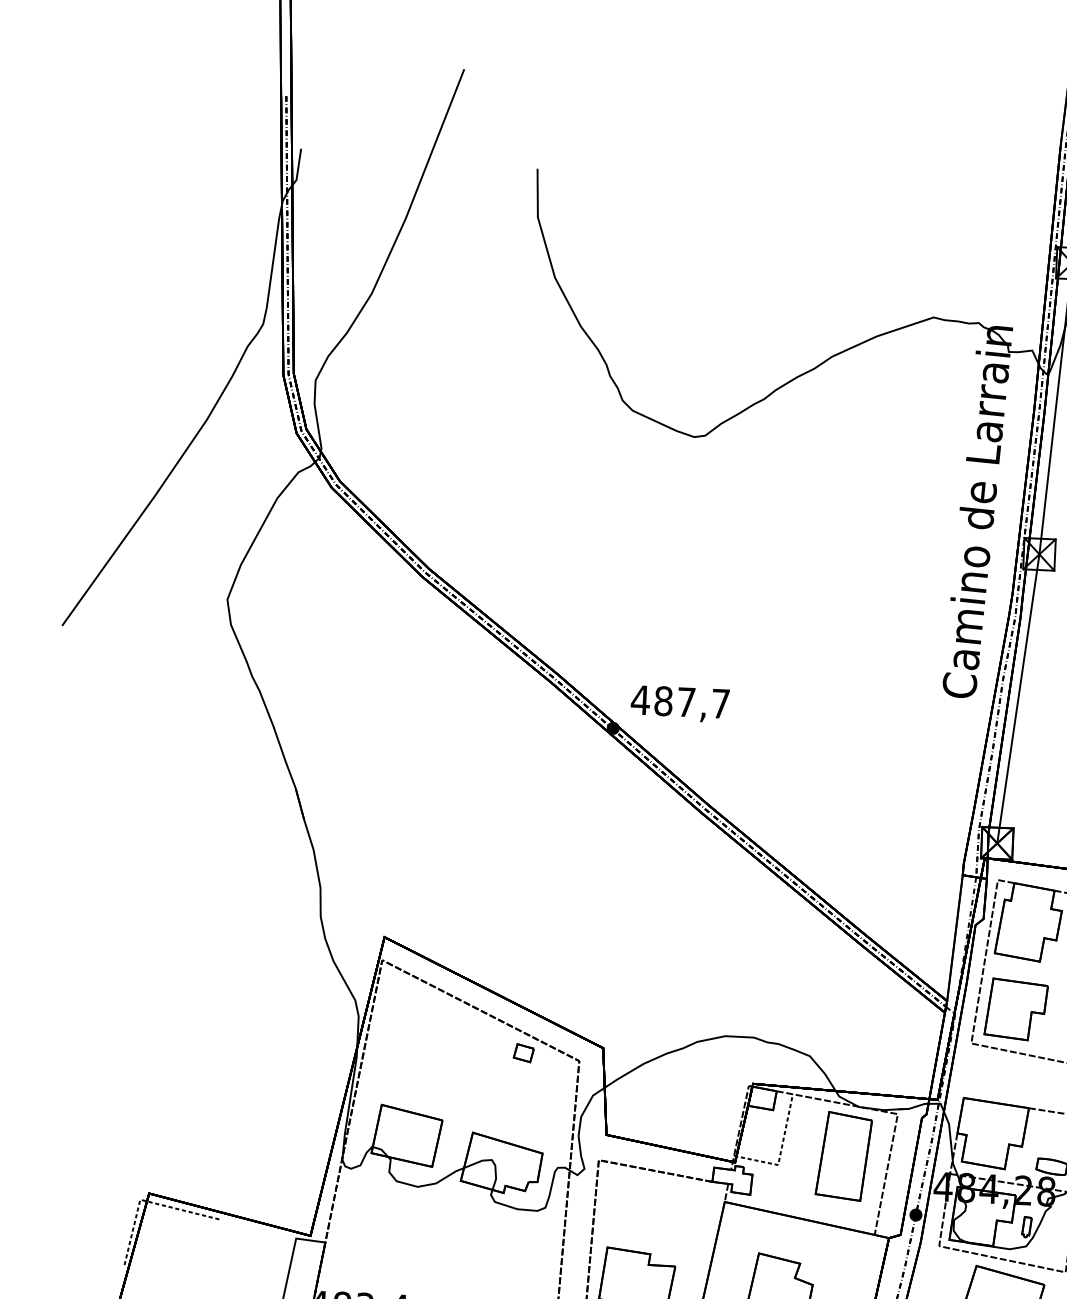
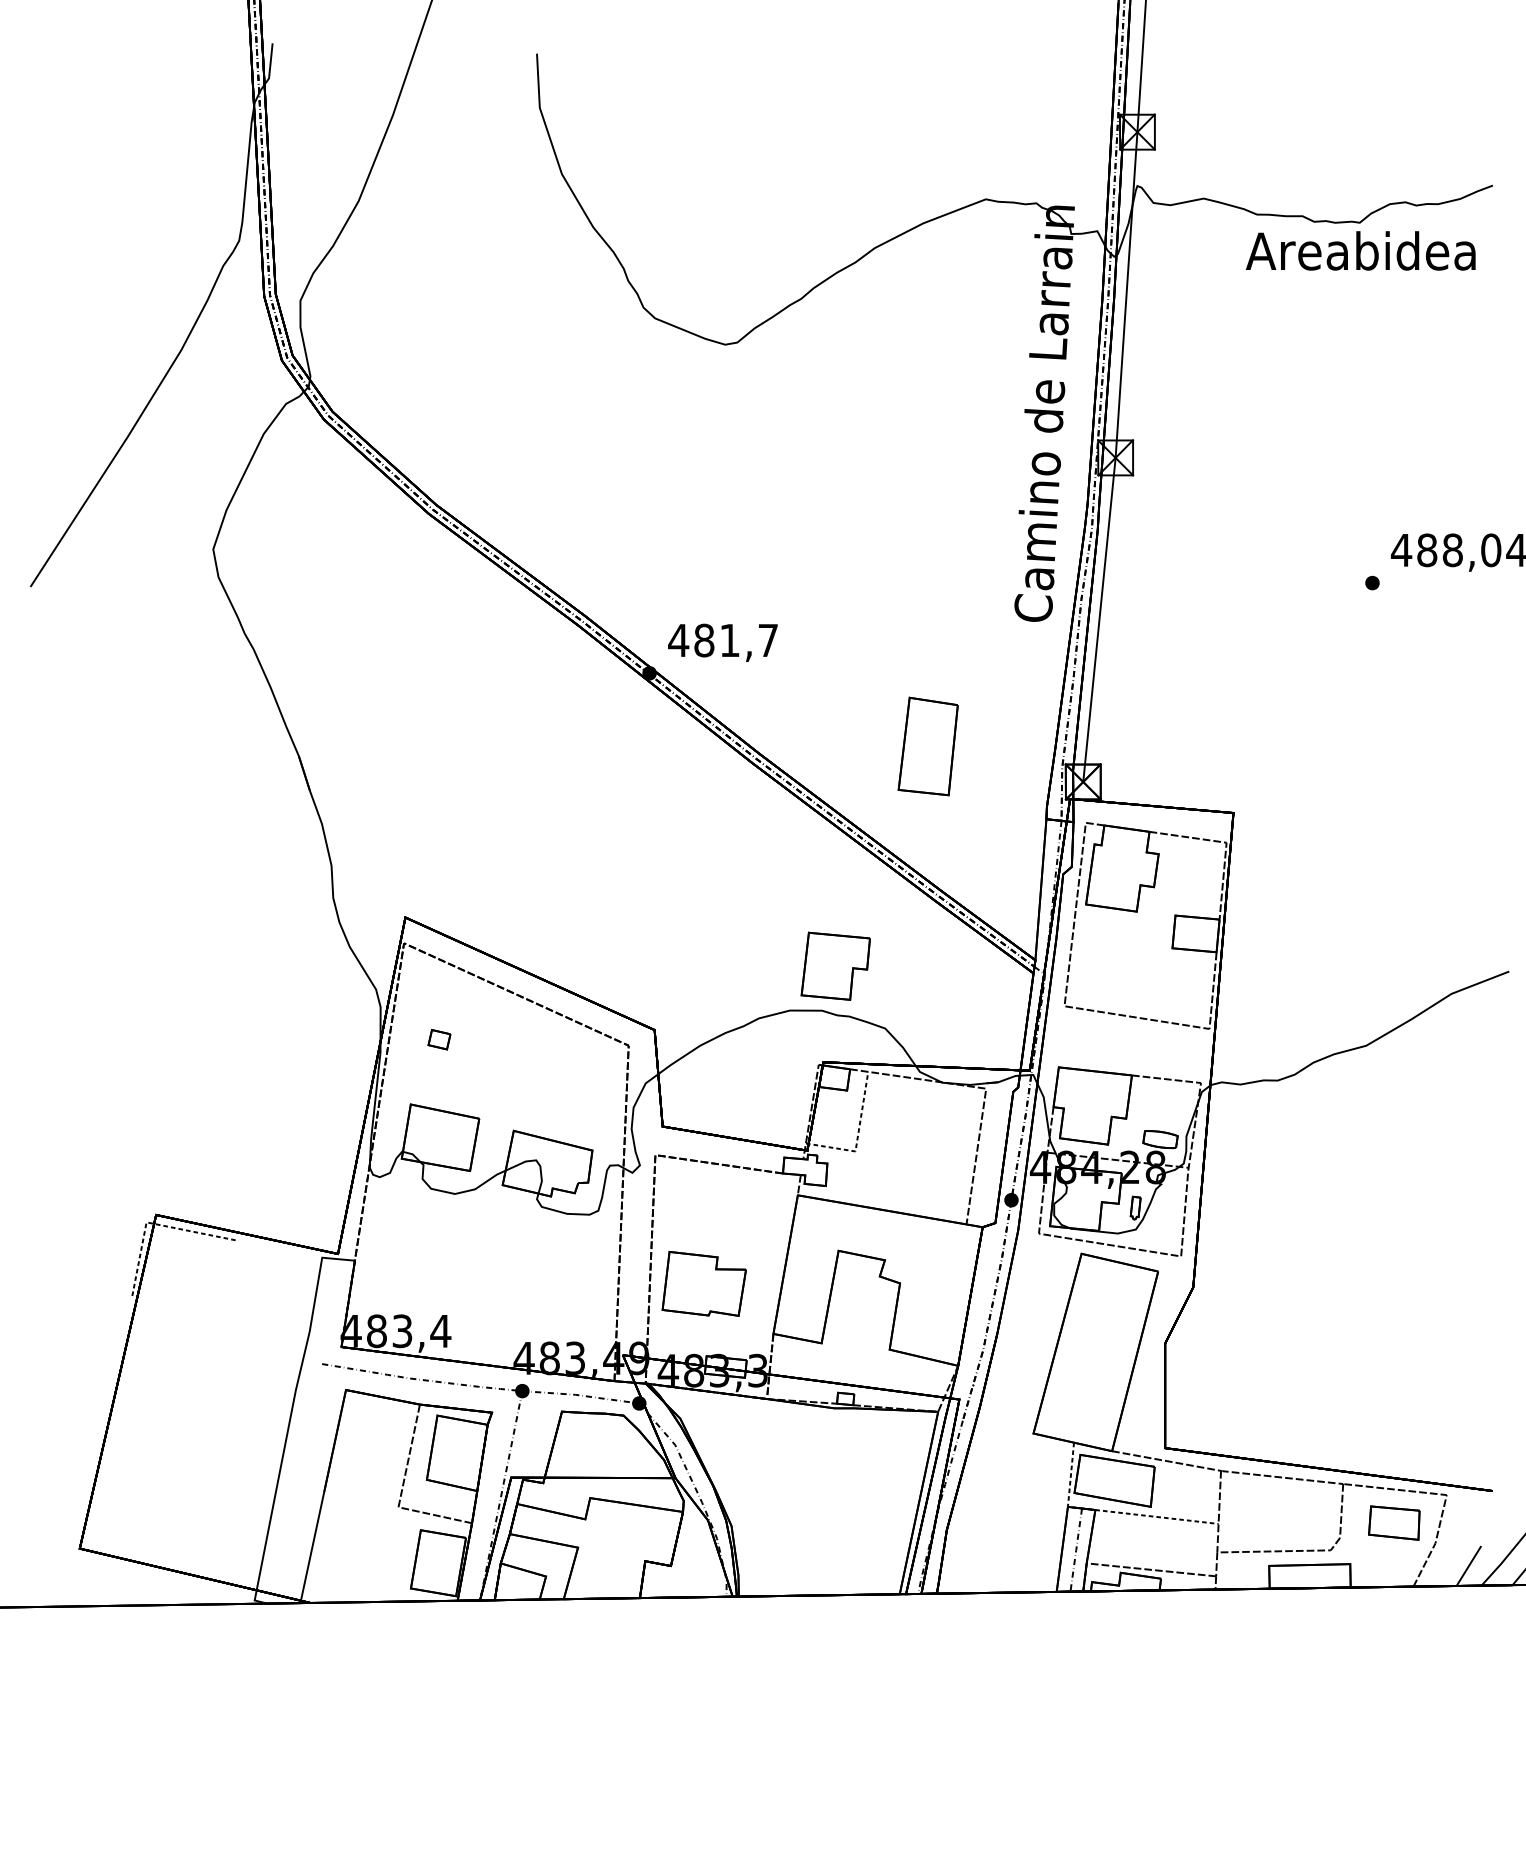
text: (686, 702) -> (729, 640), 487,7 -> 481,7
part: (1015, 1008) -> (835, 965), moved
part: (523, 1053) -> (439, 1039), moved
part: (843, 1156) -> (927, 746), moved

